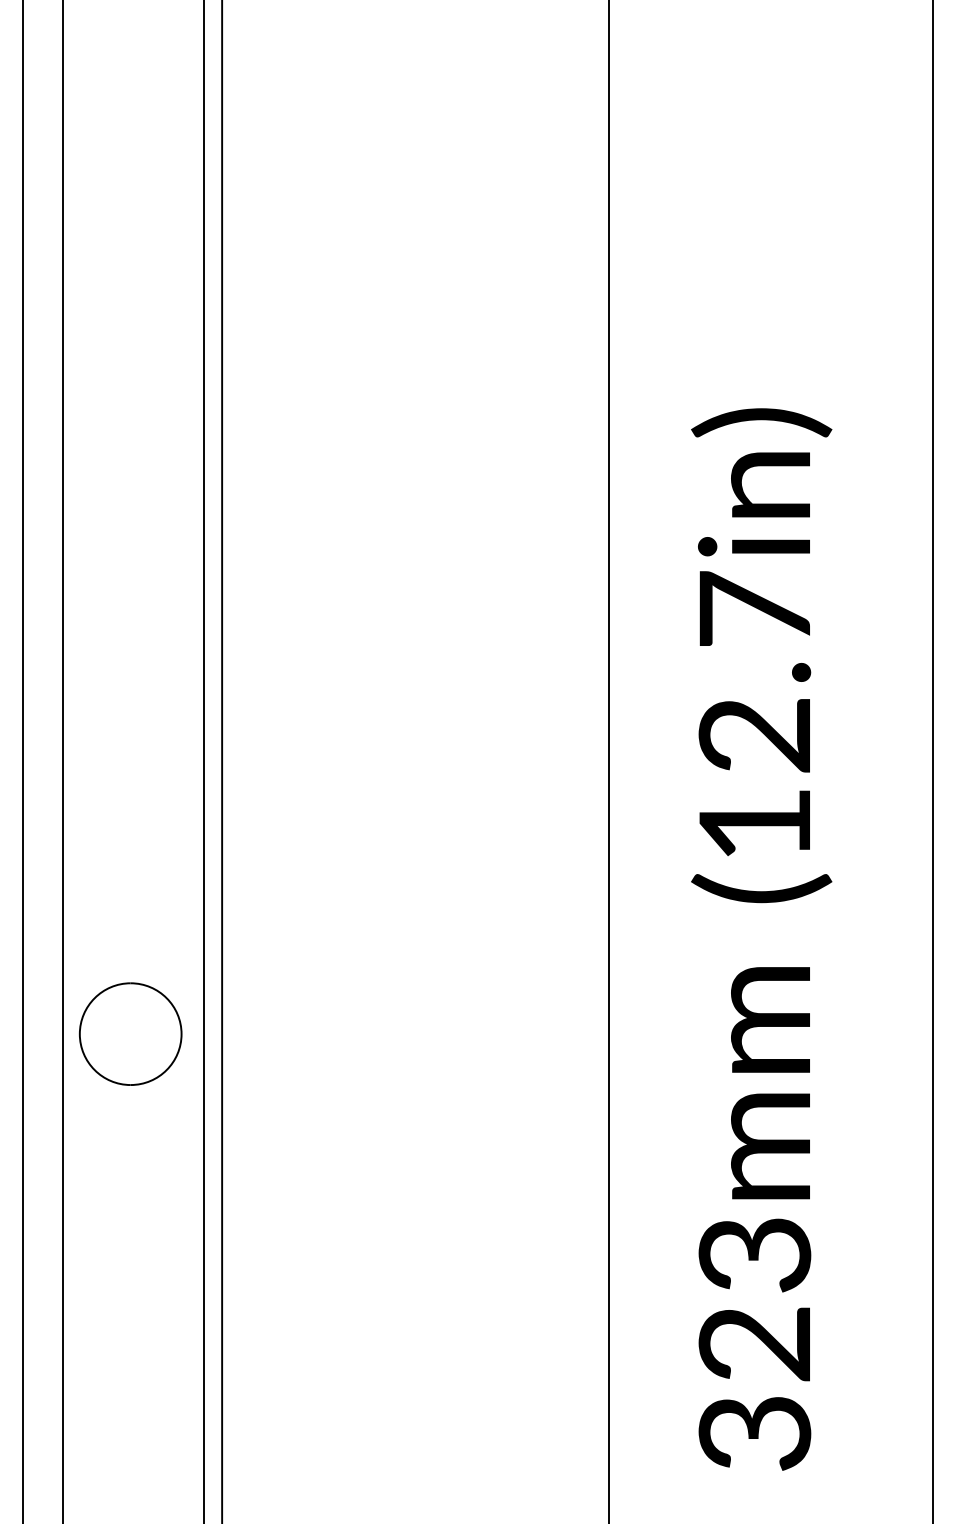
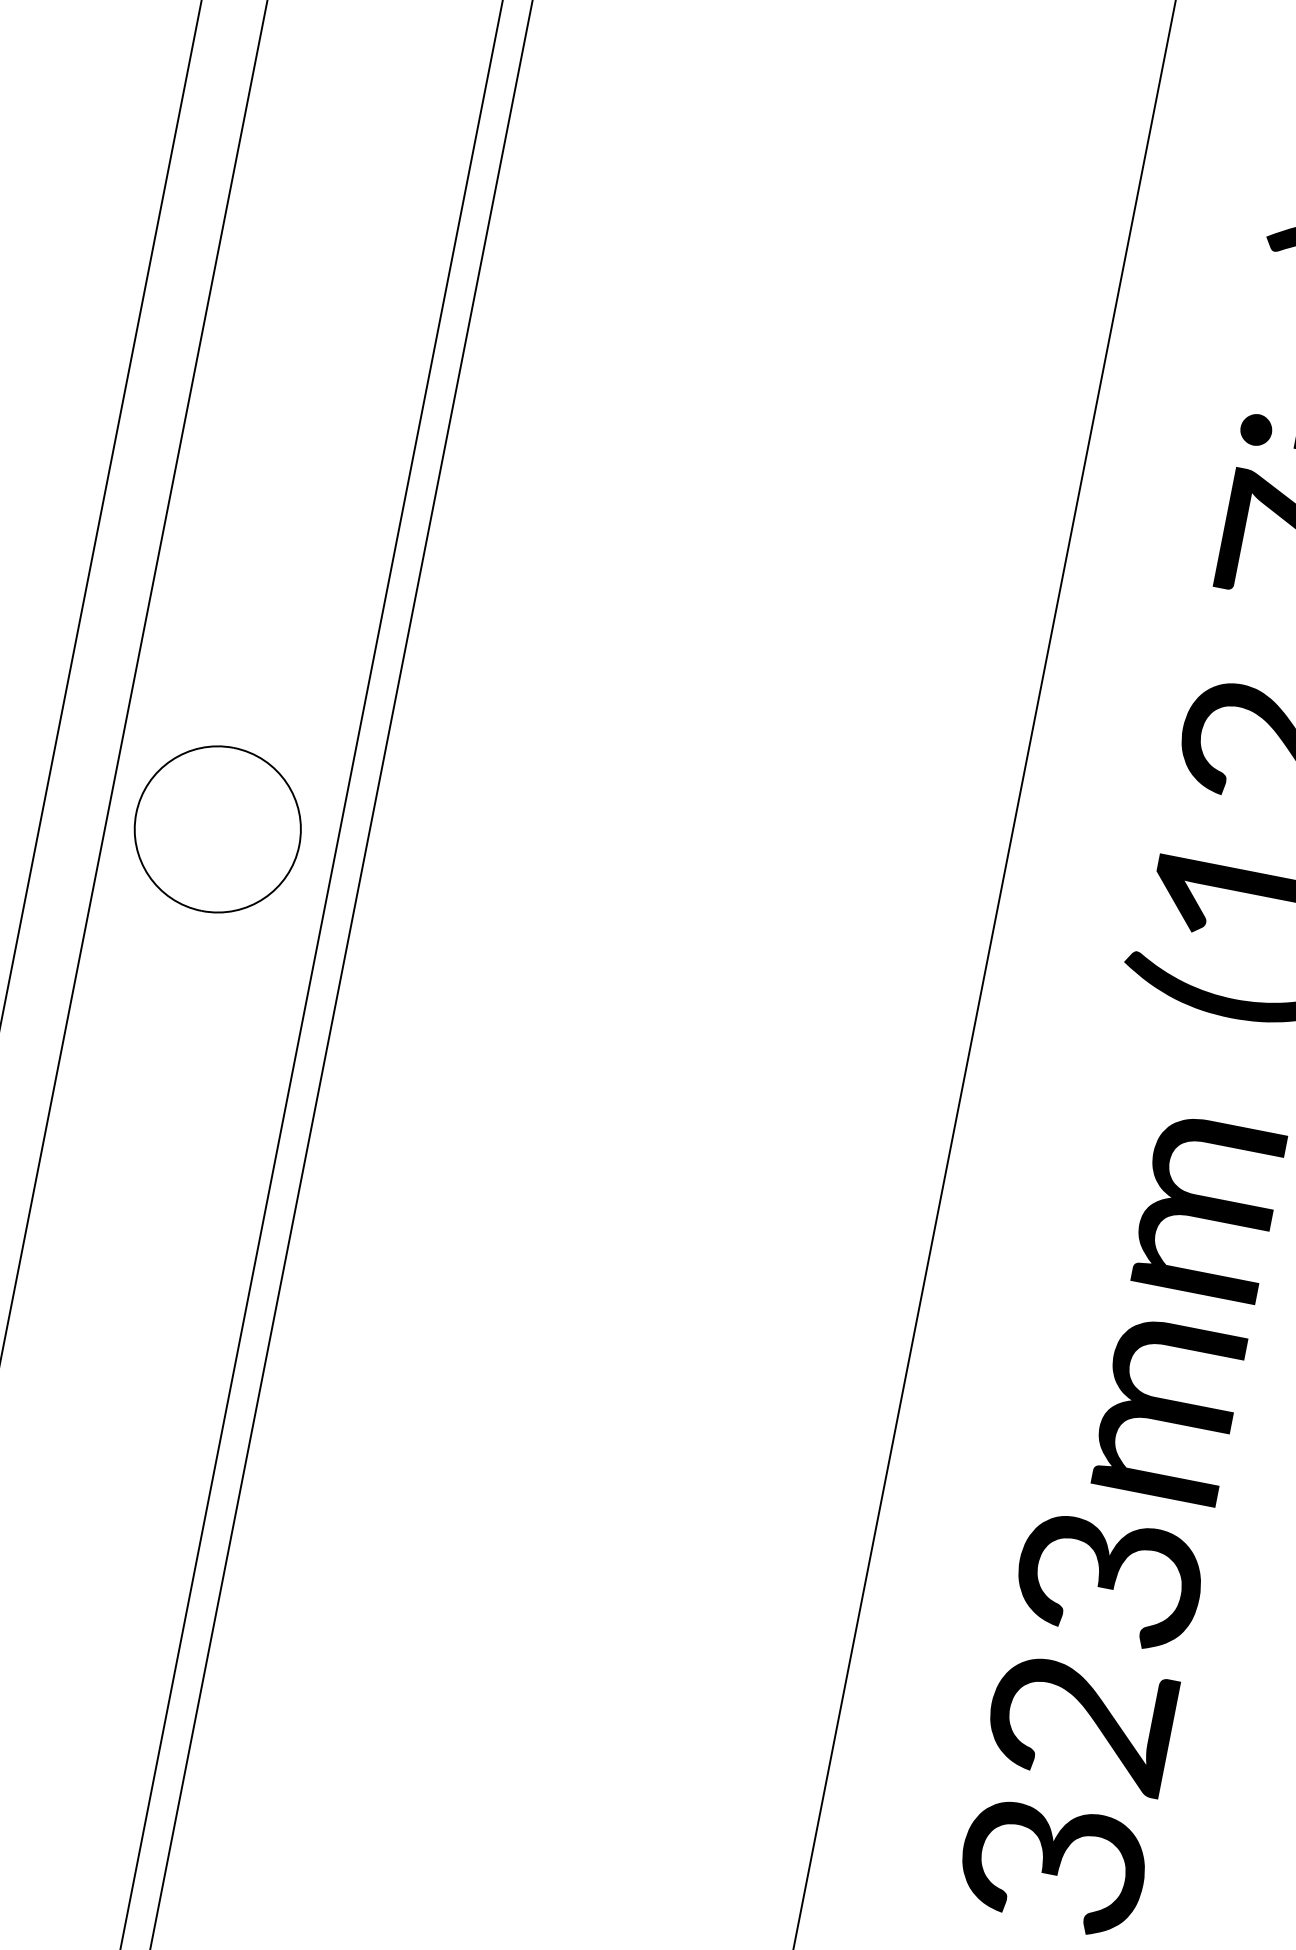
part: (130, 1033) -> (217, 828), moved

